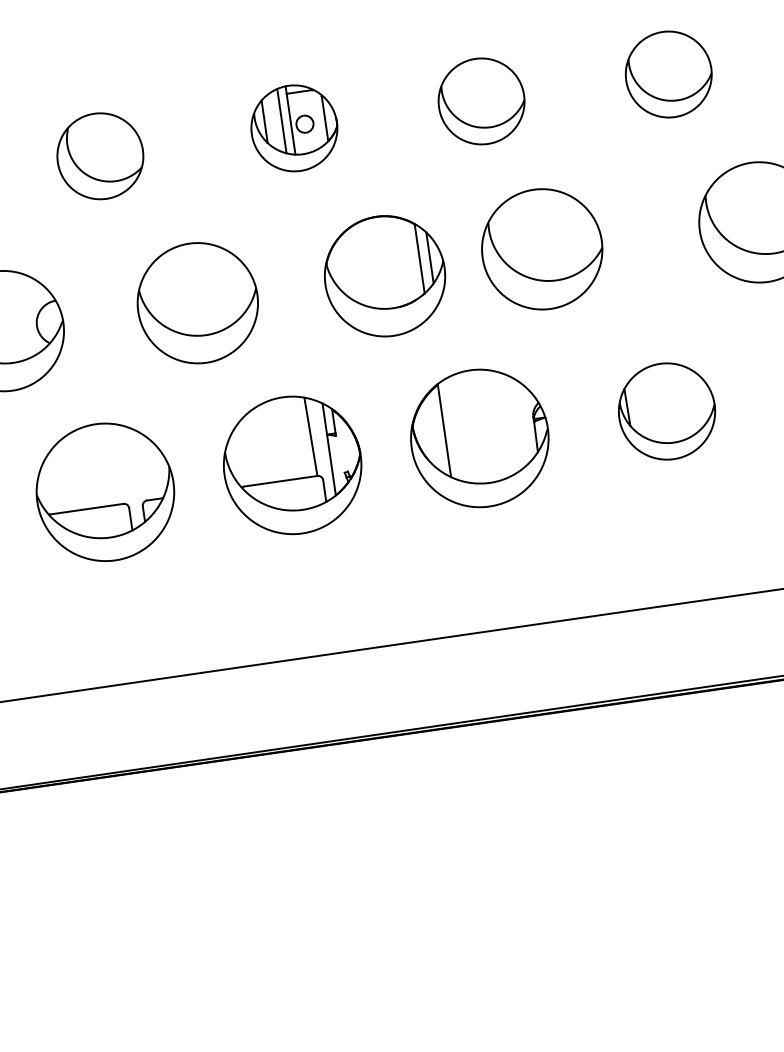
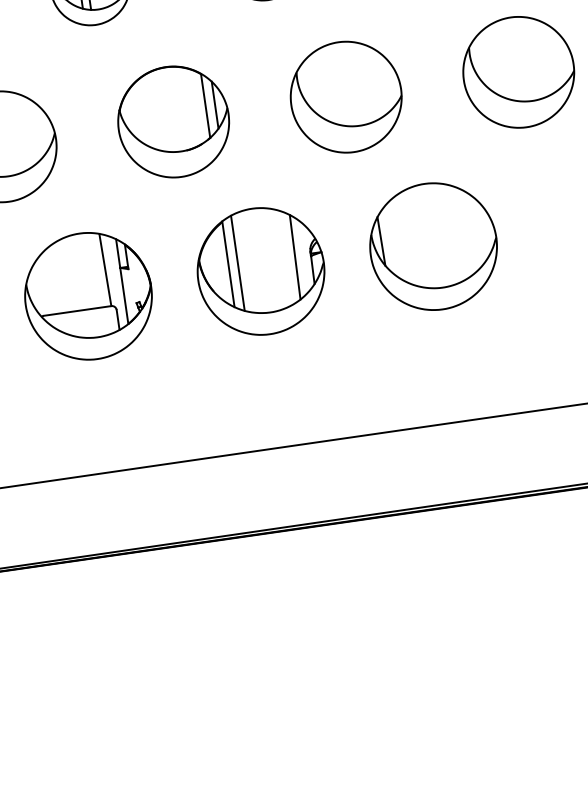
part: (542, 249) -> (346, 97), moved
part: (666, 411) -> (433, 246), size x1.43
line: (516, 422) -> (294, 256), added
line: (454, 429) -> (237, 263), added

